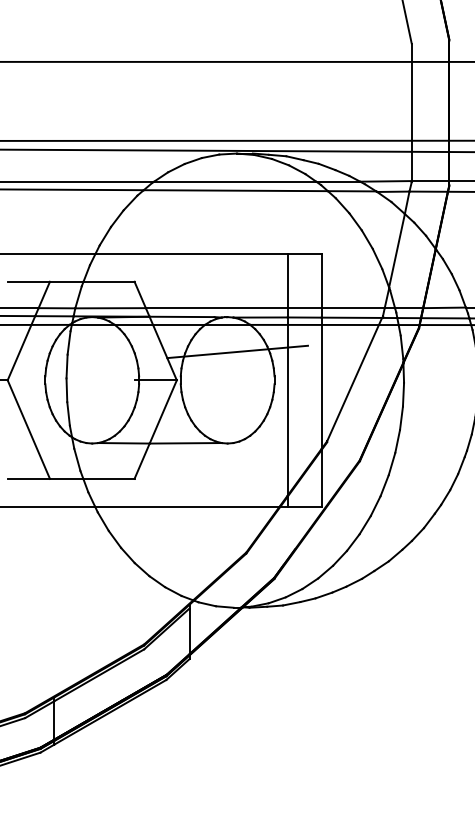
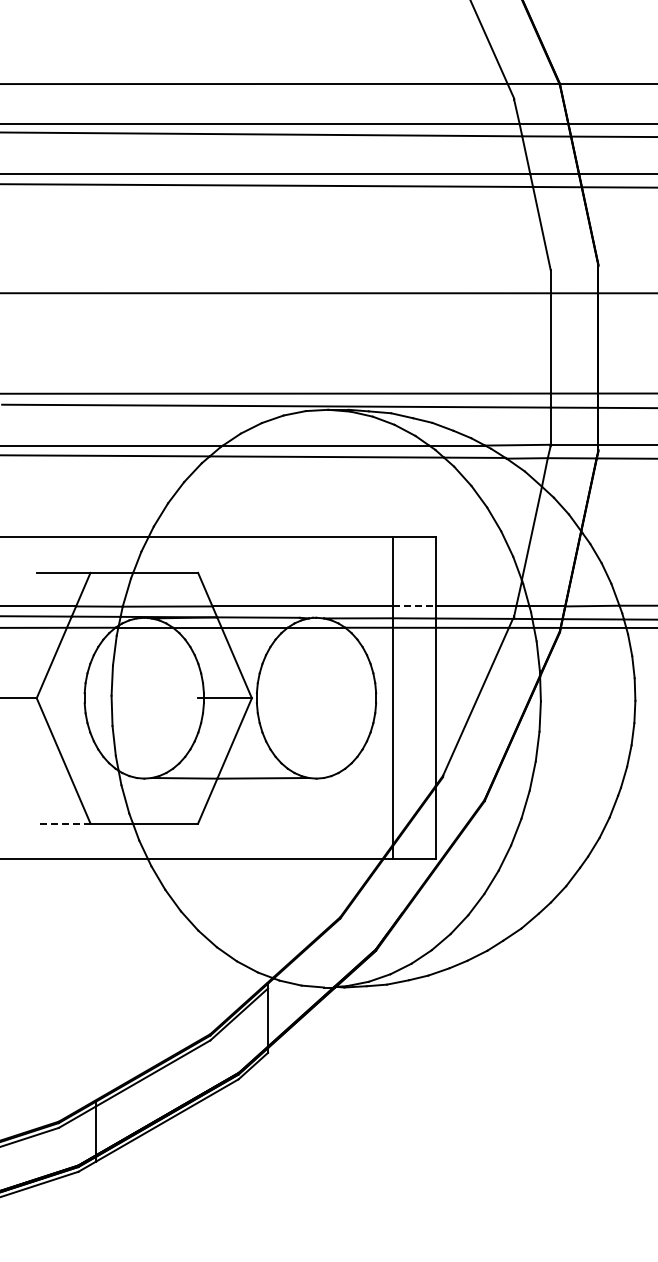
line: (304, 308) -> (414, 606), solid -> dashed
line: (237, 351) -> (328, 661), removed
line: (28, 478) -> (63, 823), solid -> dashed

